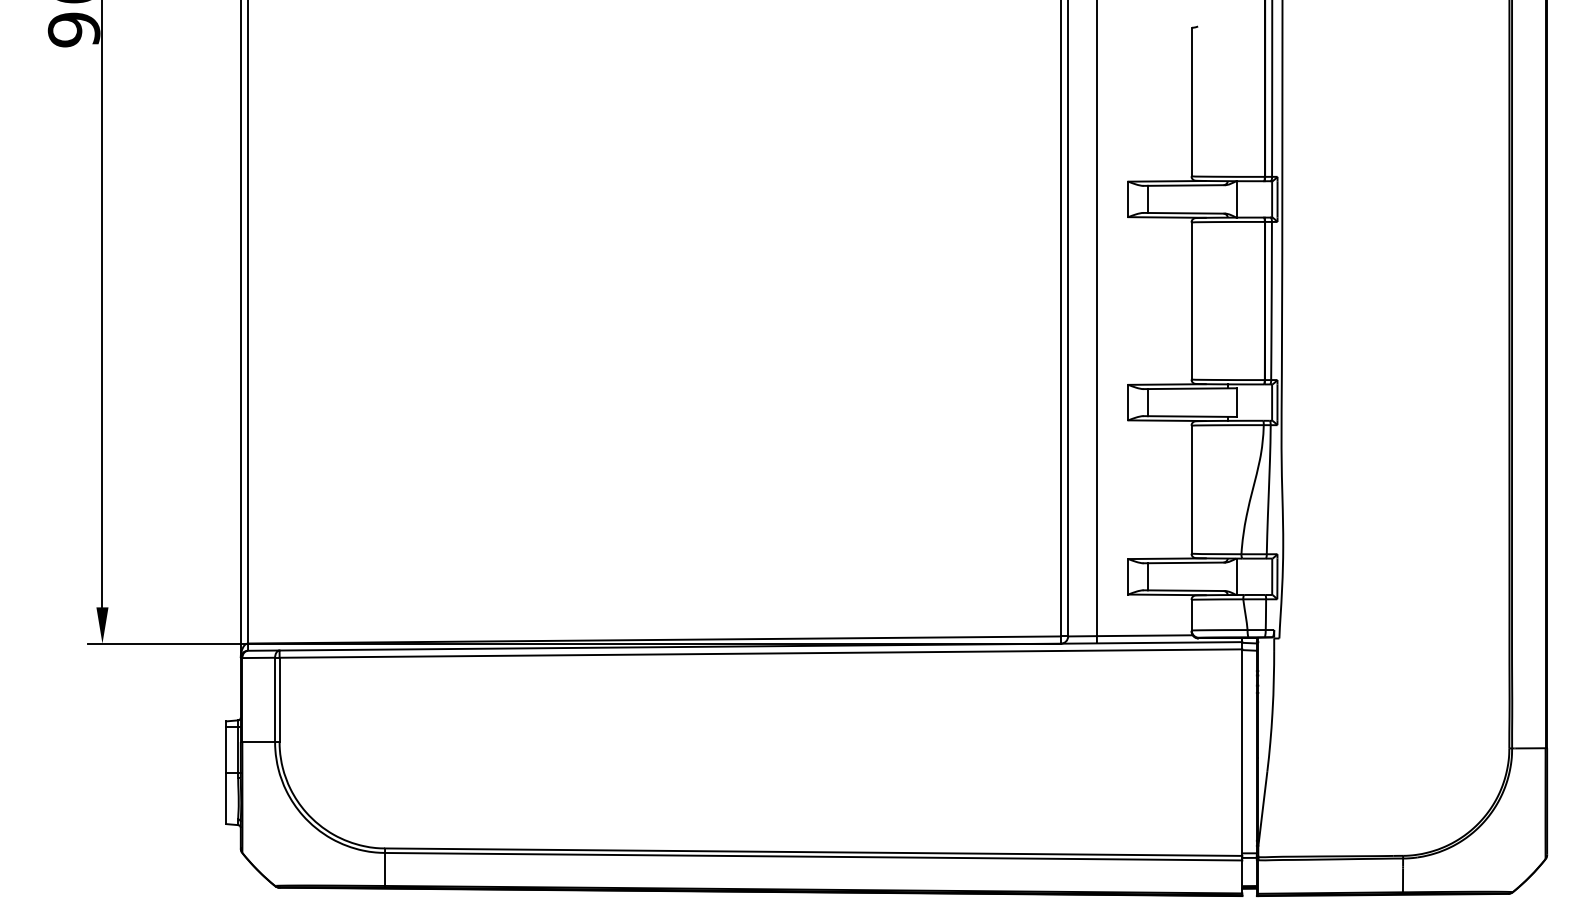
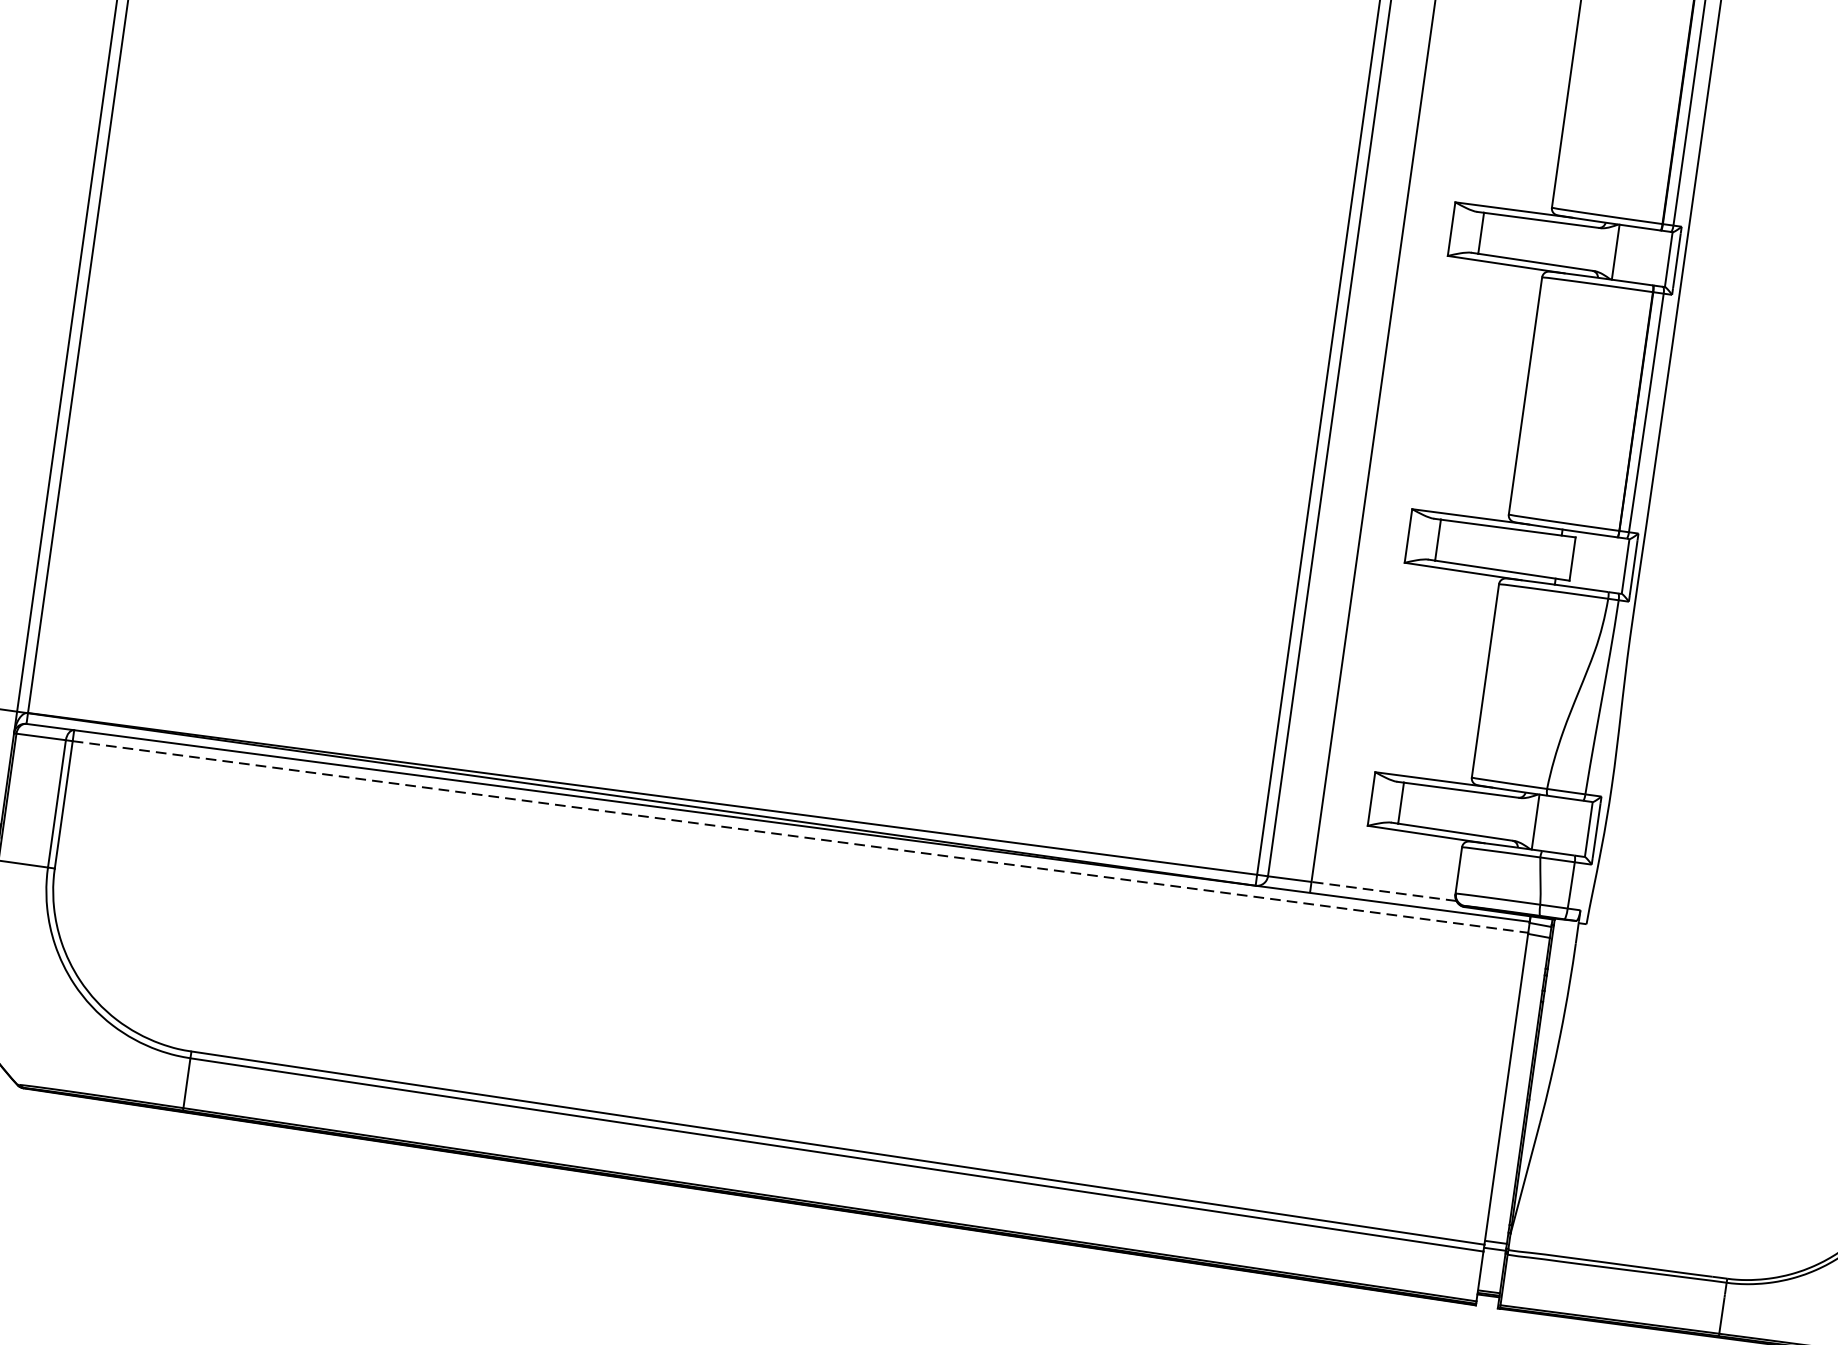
line: (1144, 635) -> (1383, 891), solid -> dashed
line: (761, 653) -> (801, 836), solid -> dashed

